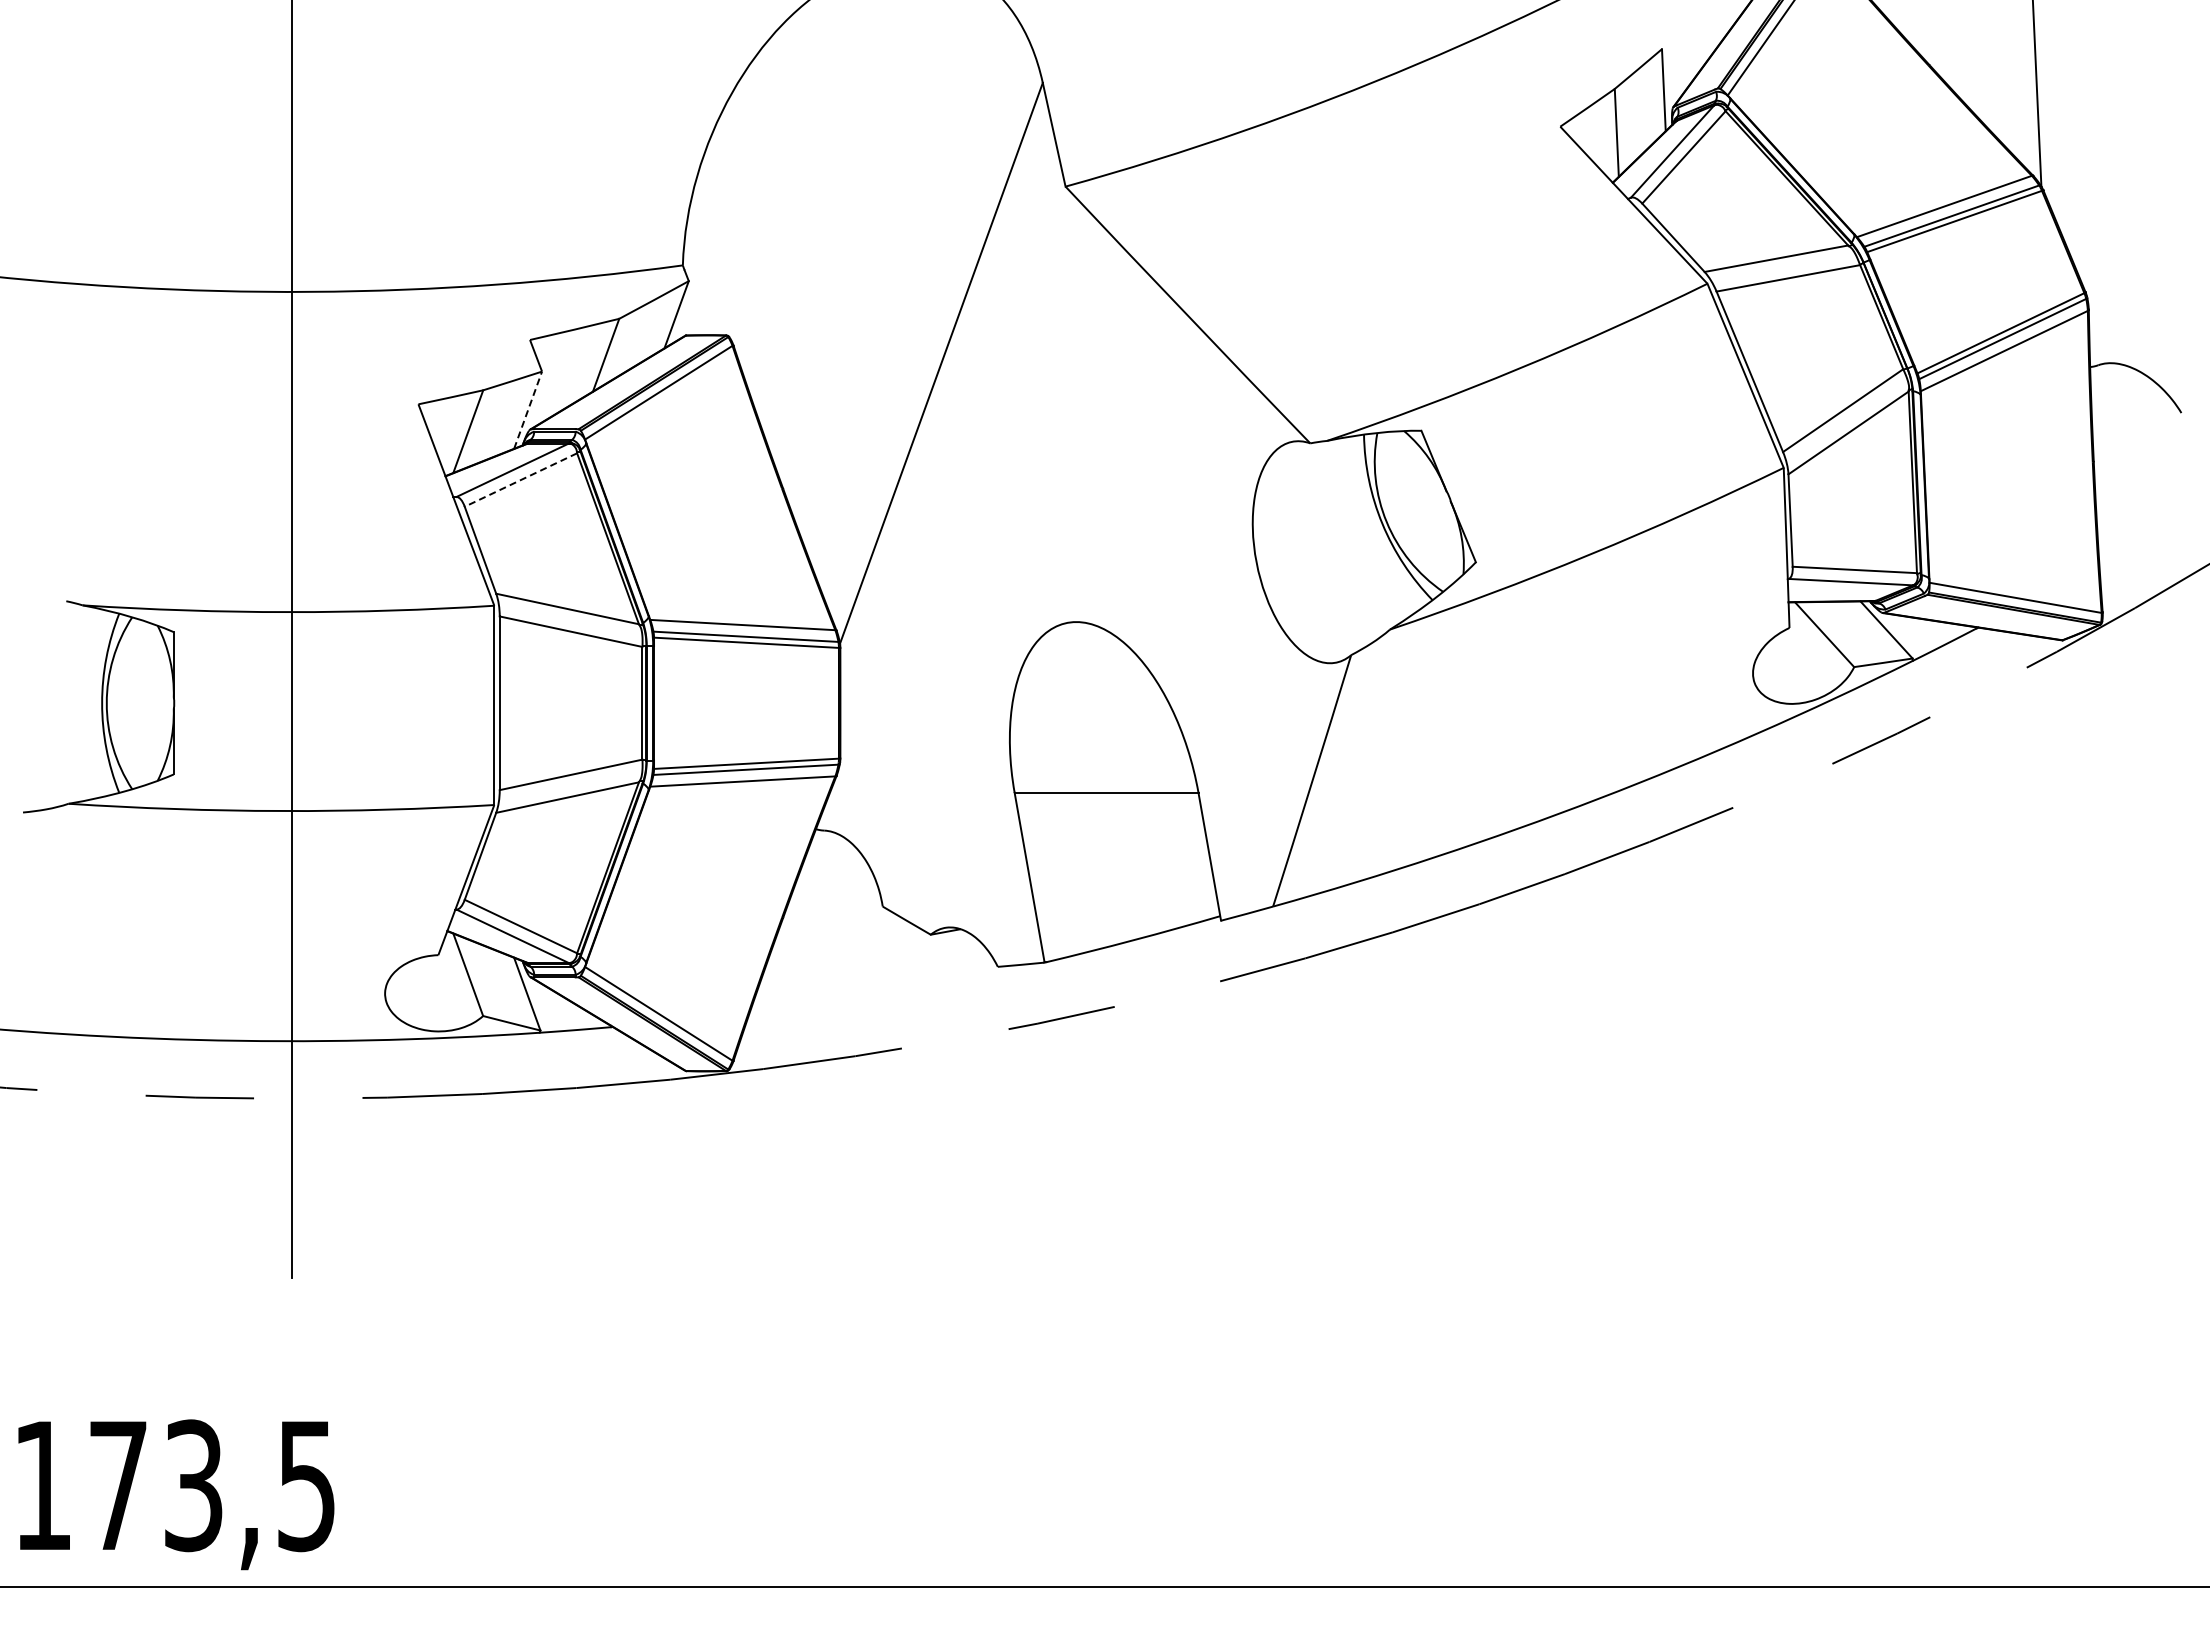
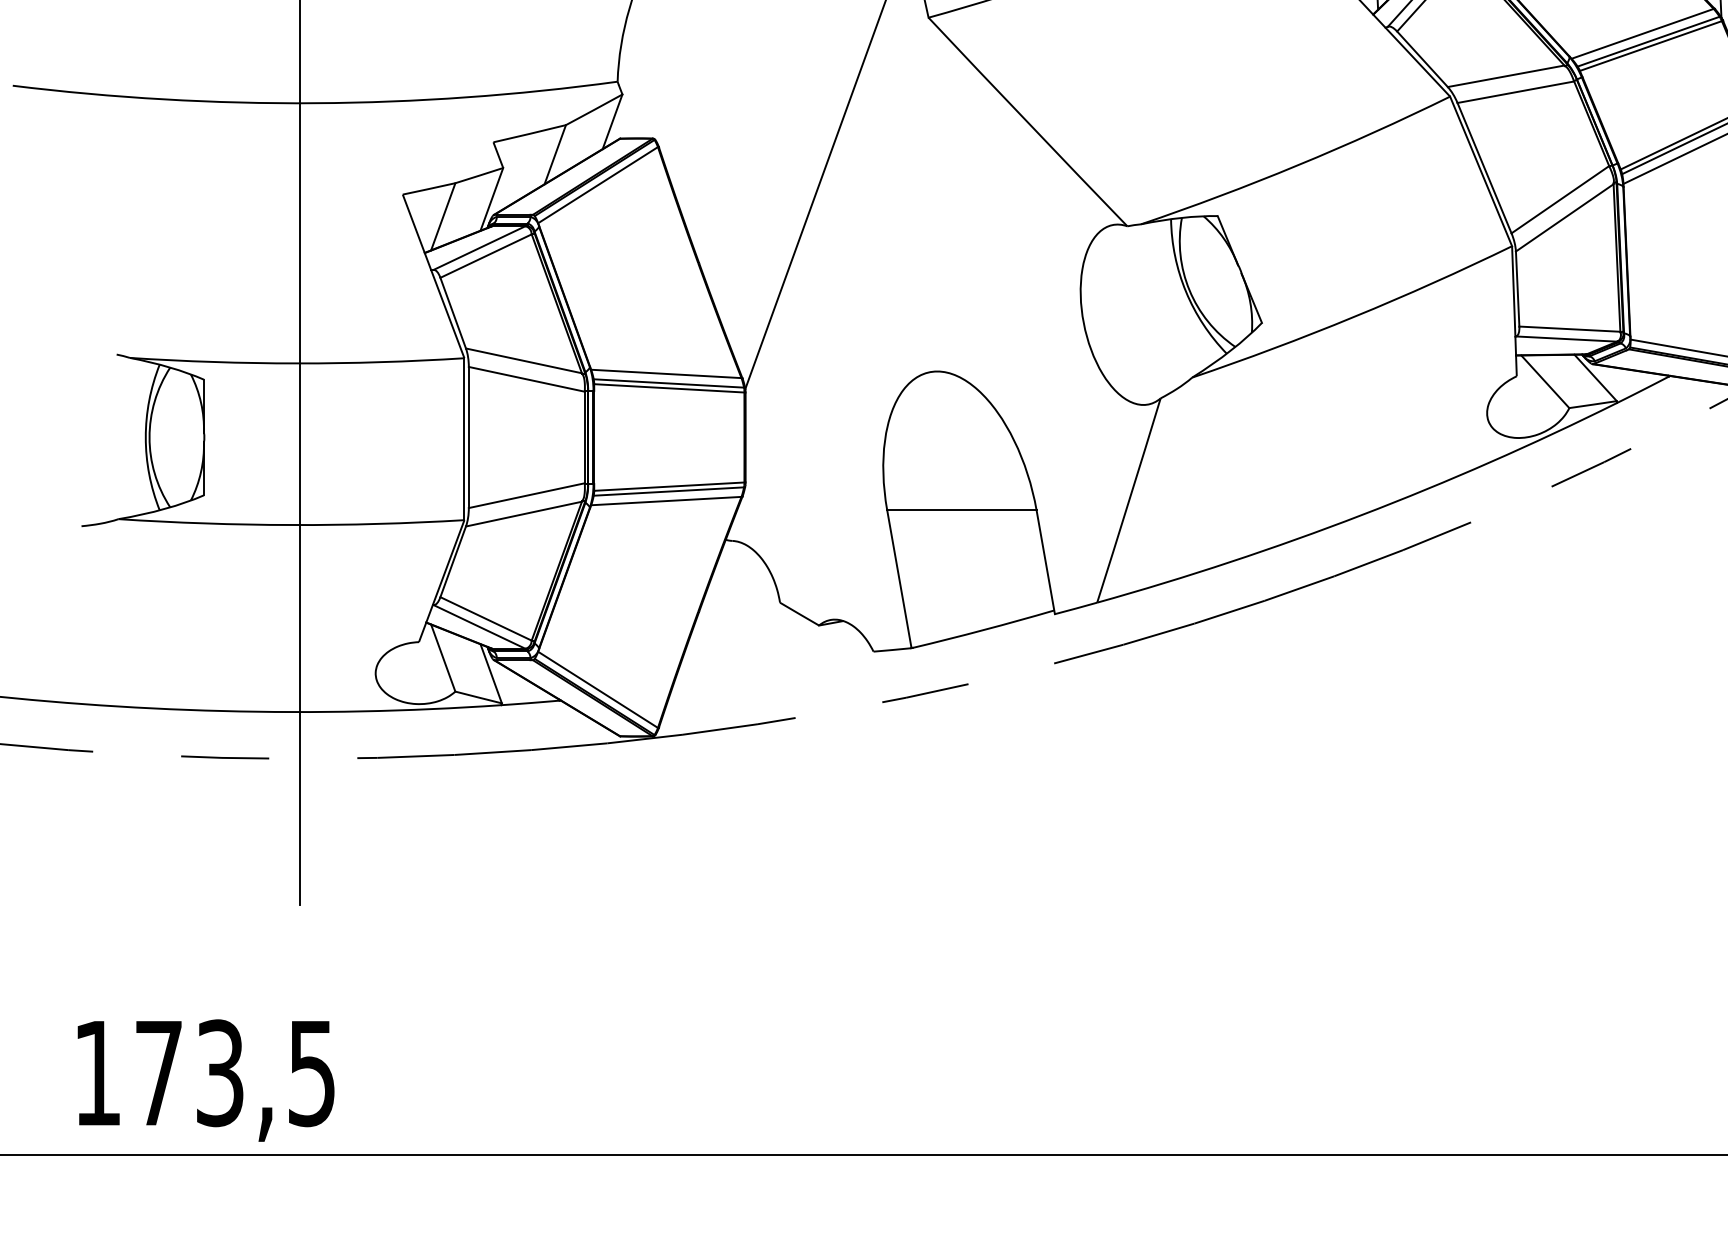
line: (528, 409) -> (492, 198), dashed -> solid
line: (520, 480) -> (485, 256), dashed -> solid

